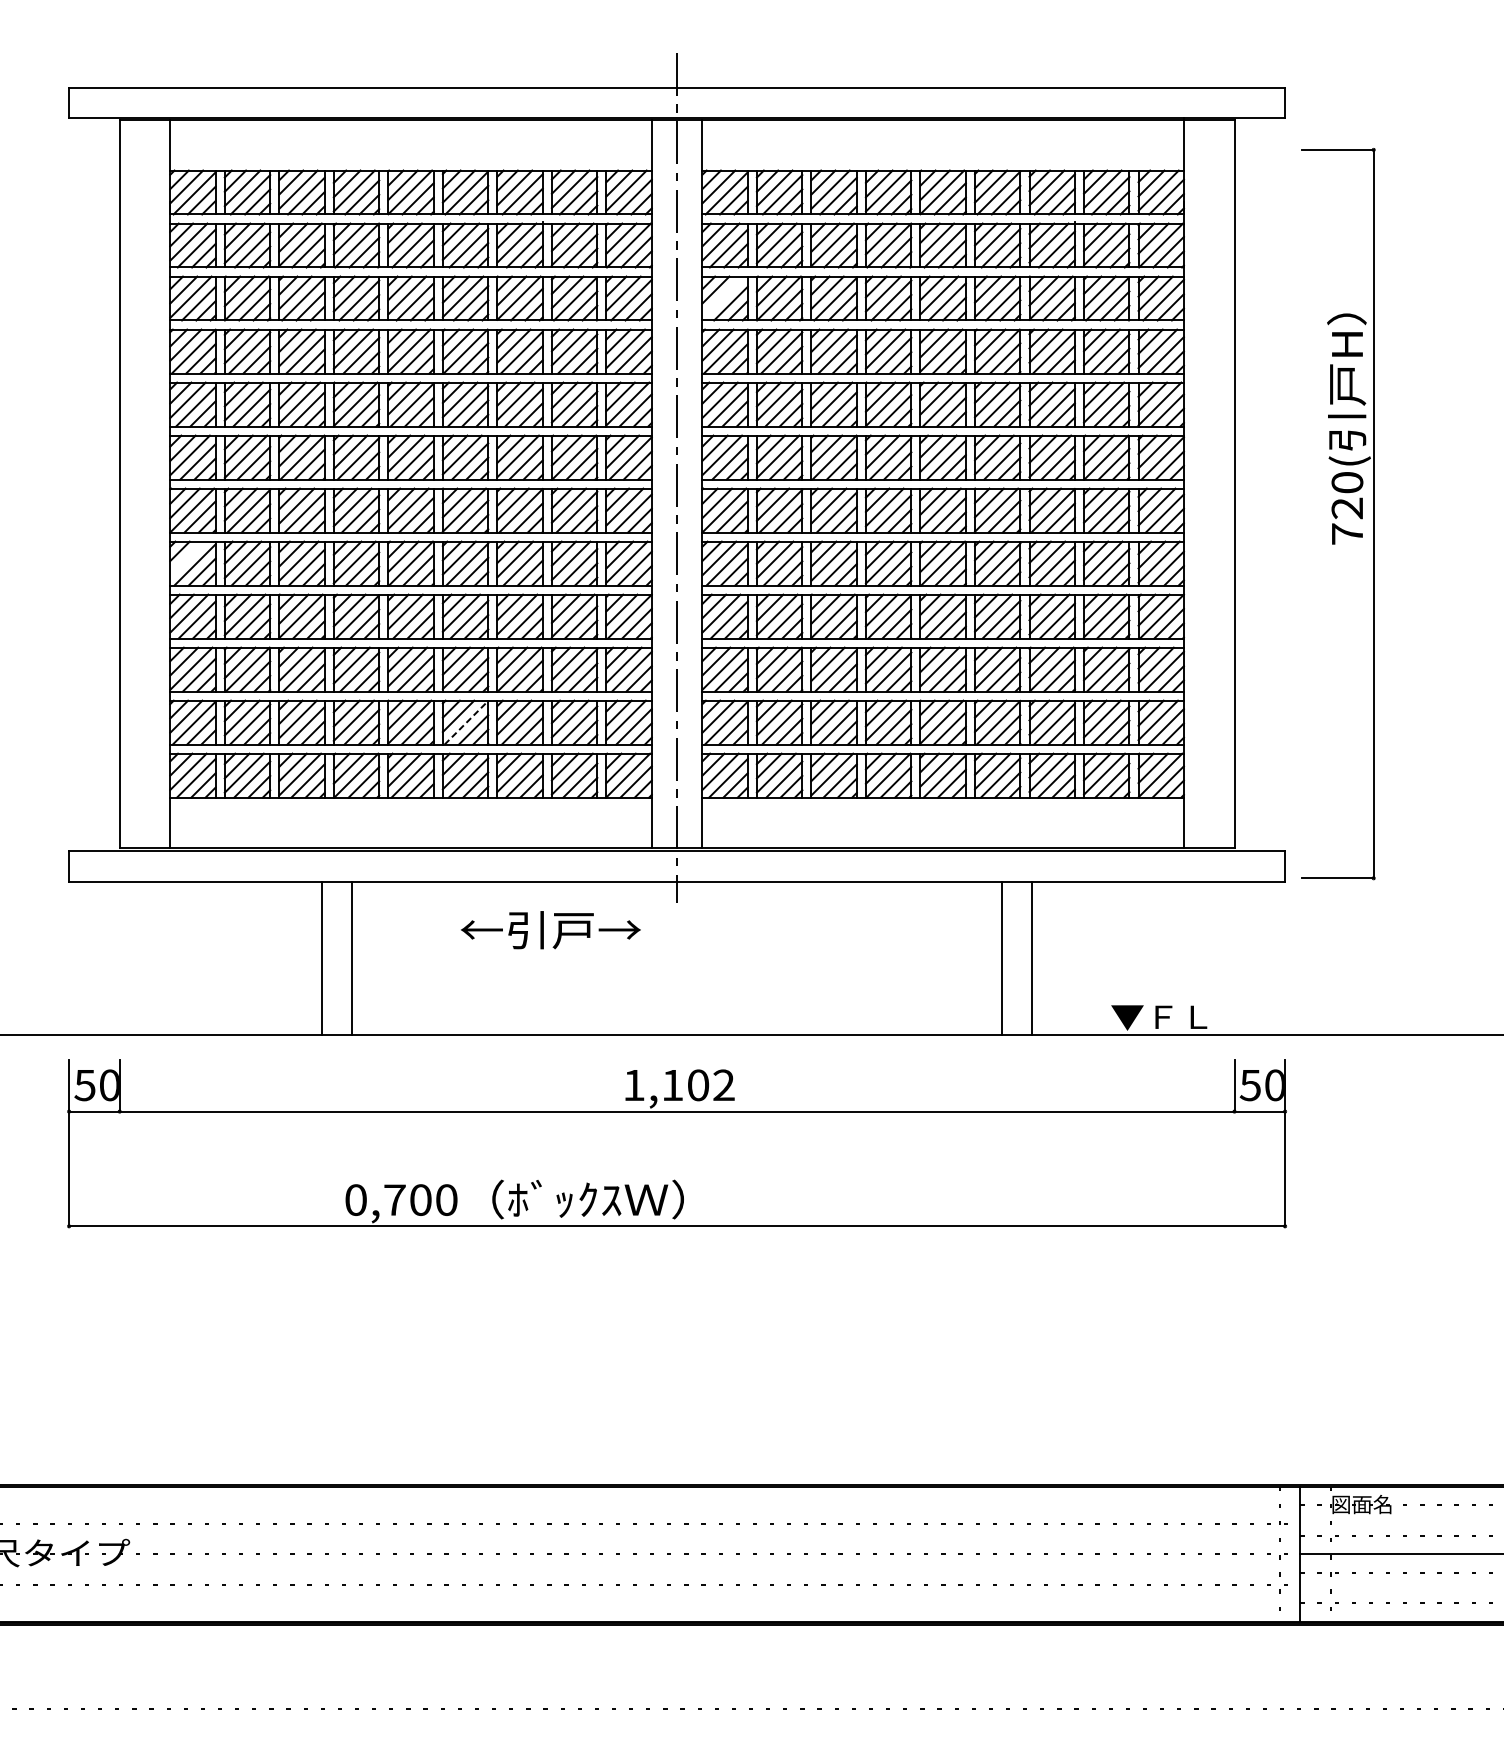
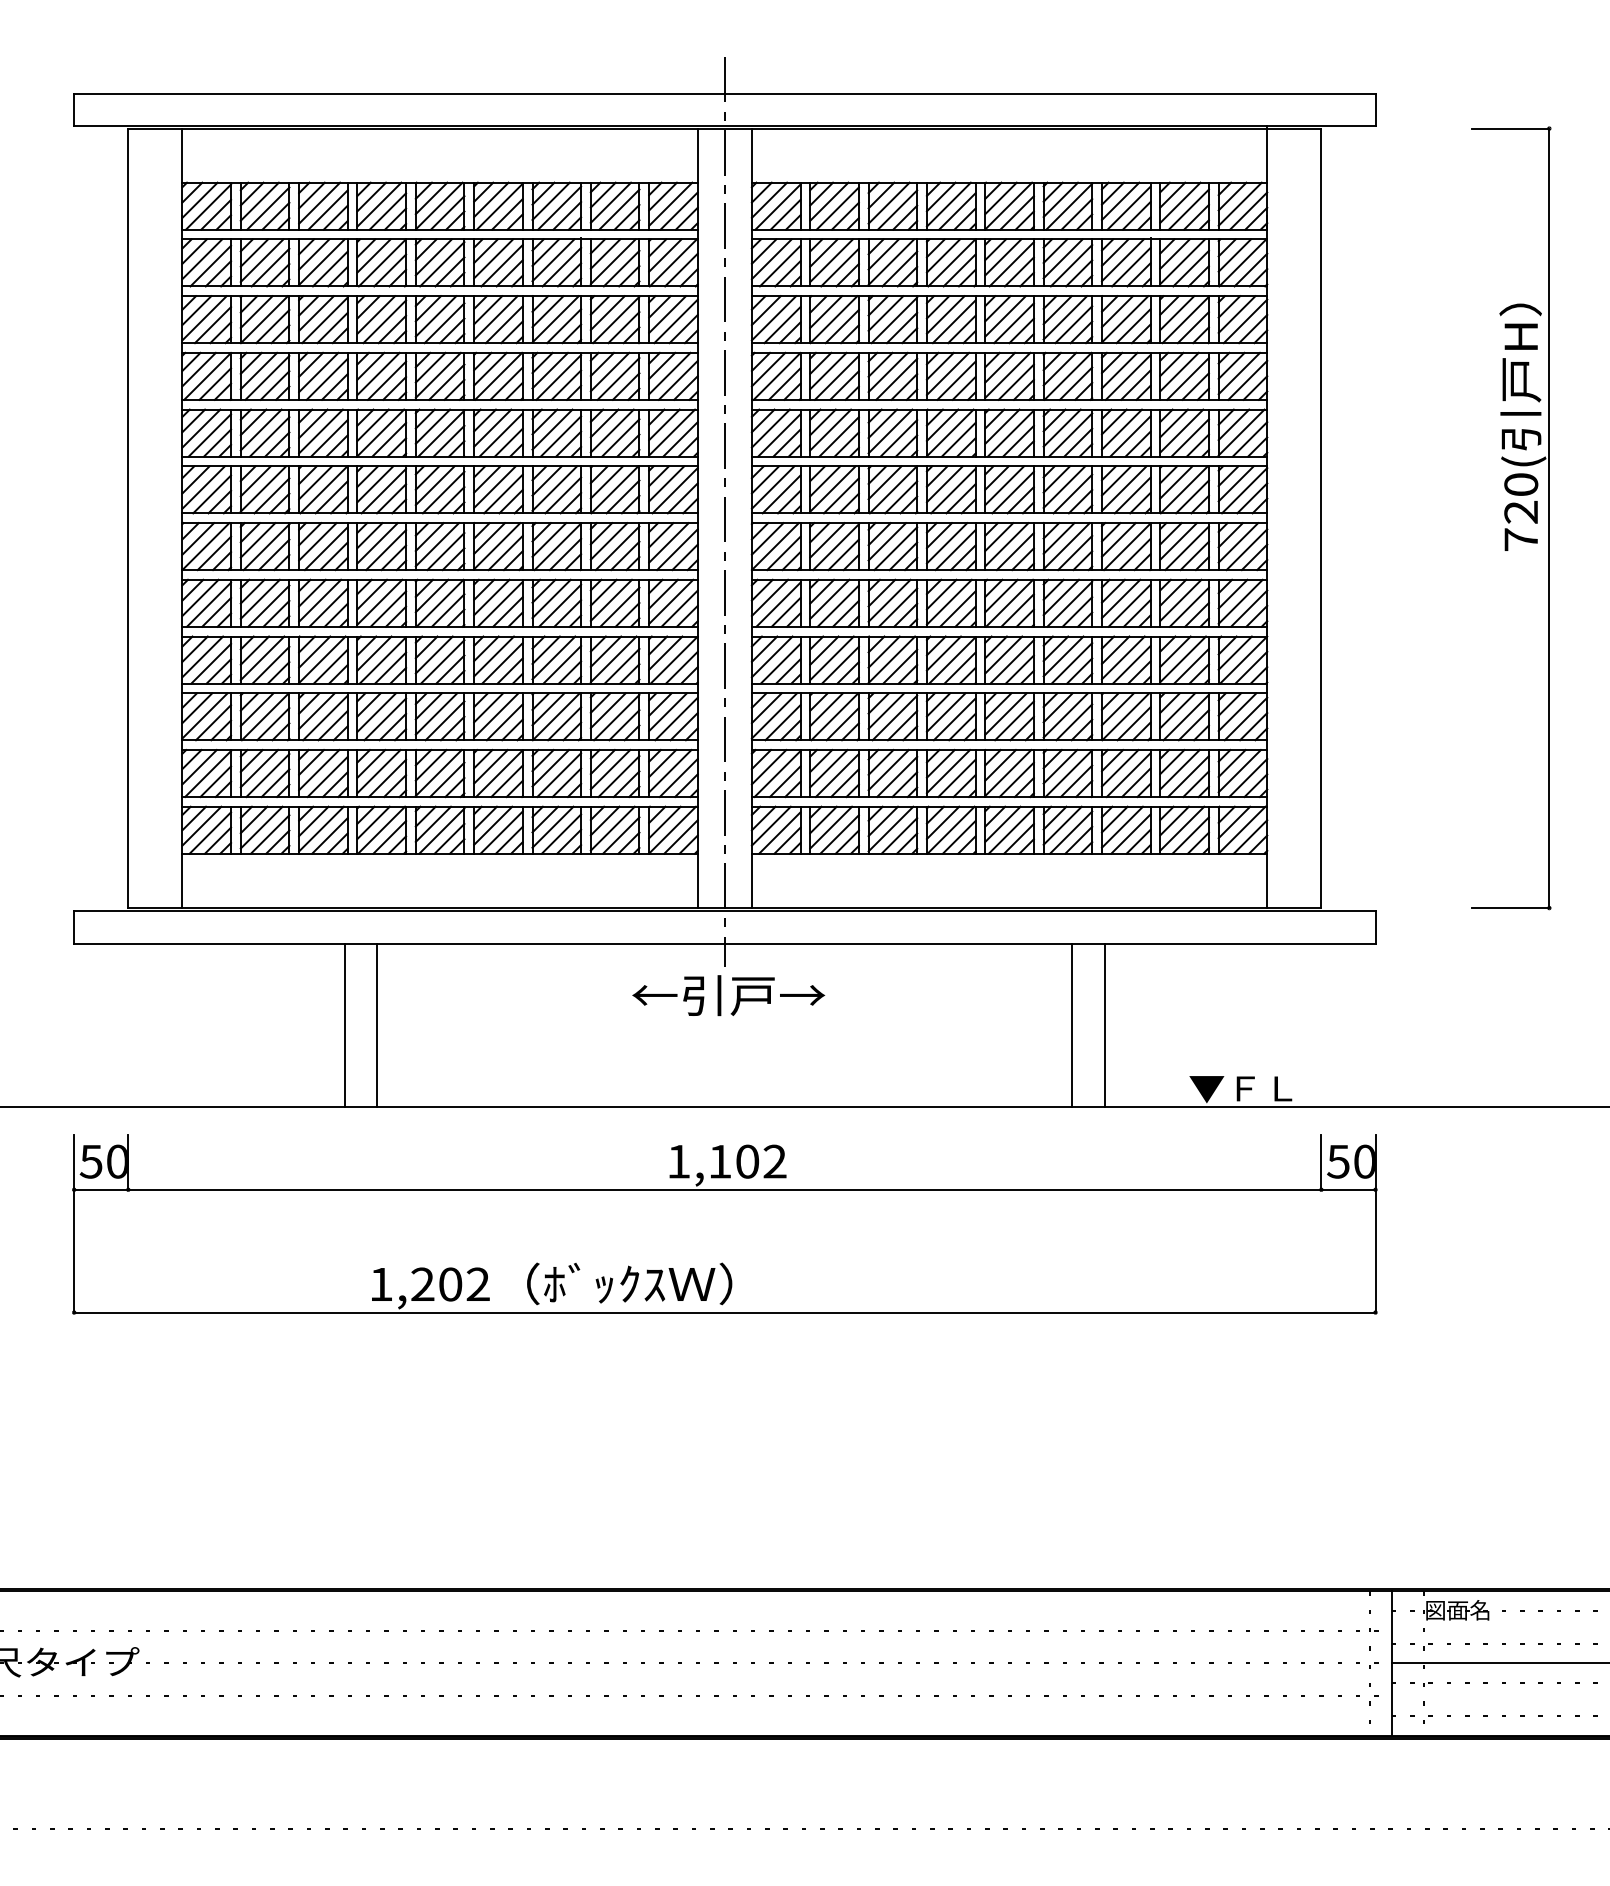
line: (722, 297) -> (773, 318), added
part: (1338, 514) -> (1511, 518), moved
line: (187, 558) -> (200, 597), added
line: (466, 722) -> (499, 773), dashed -> solid
text: (550, 930) -> (728, 995), moved
text: (401, 1200) -> (429, 1284), 0,700 -> 1,202

